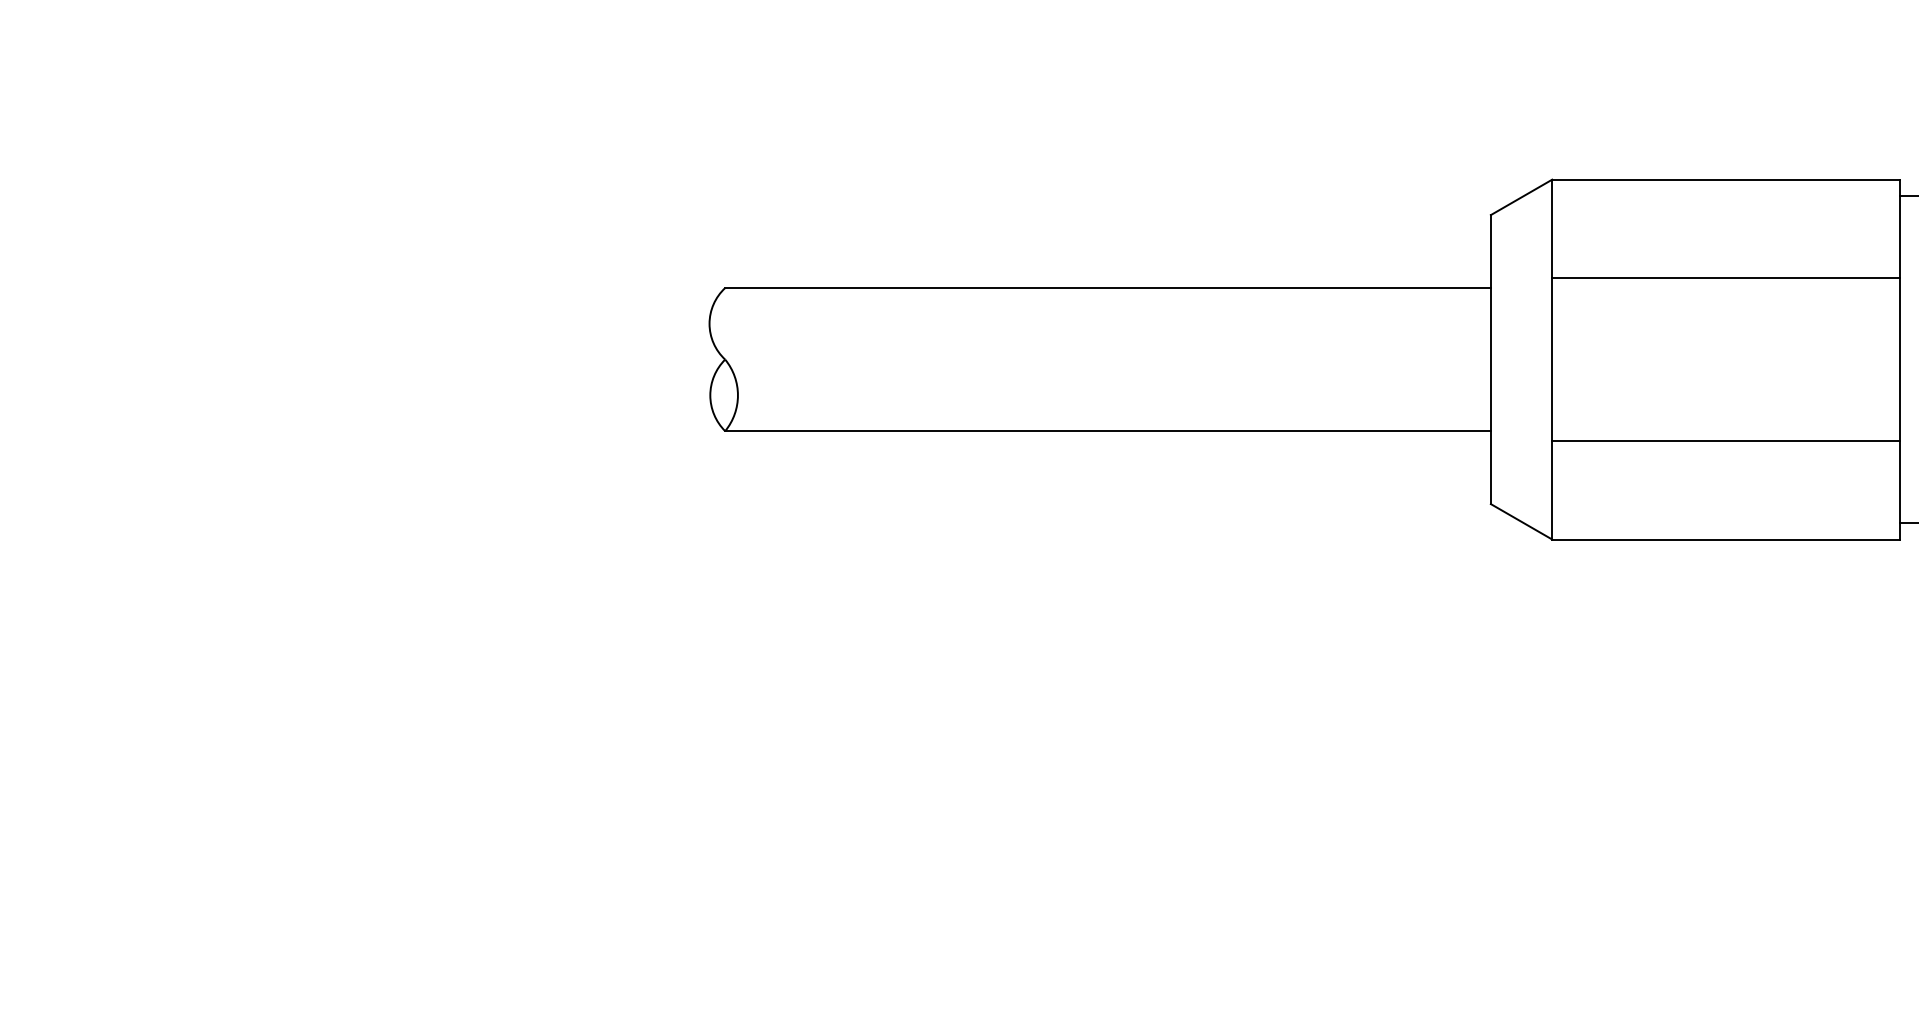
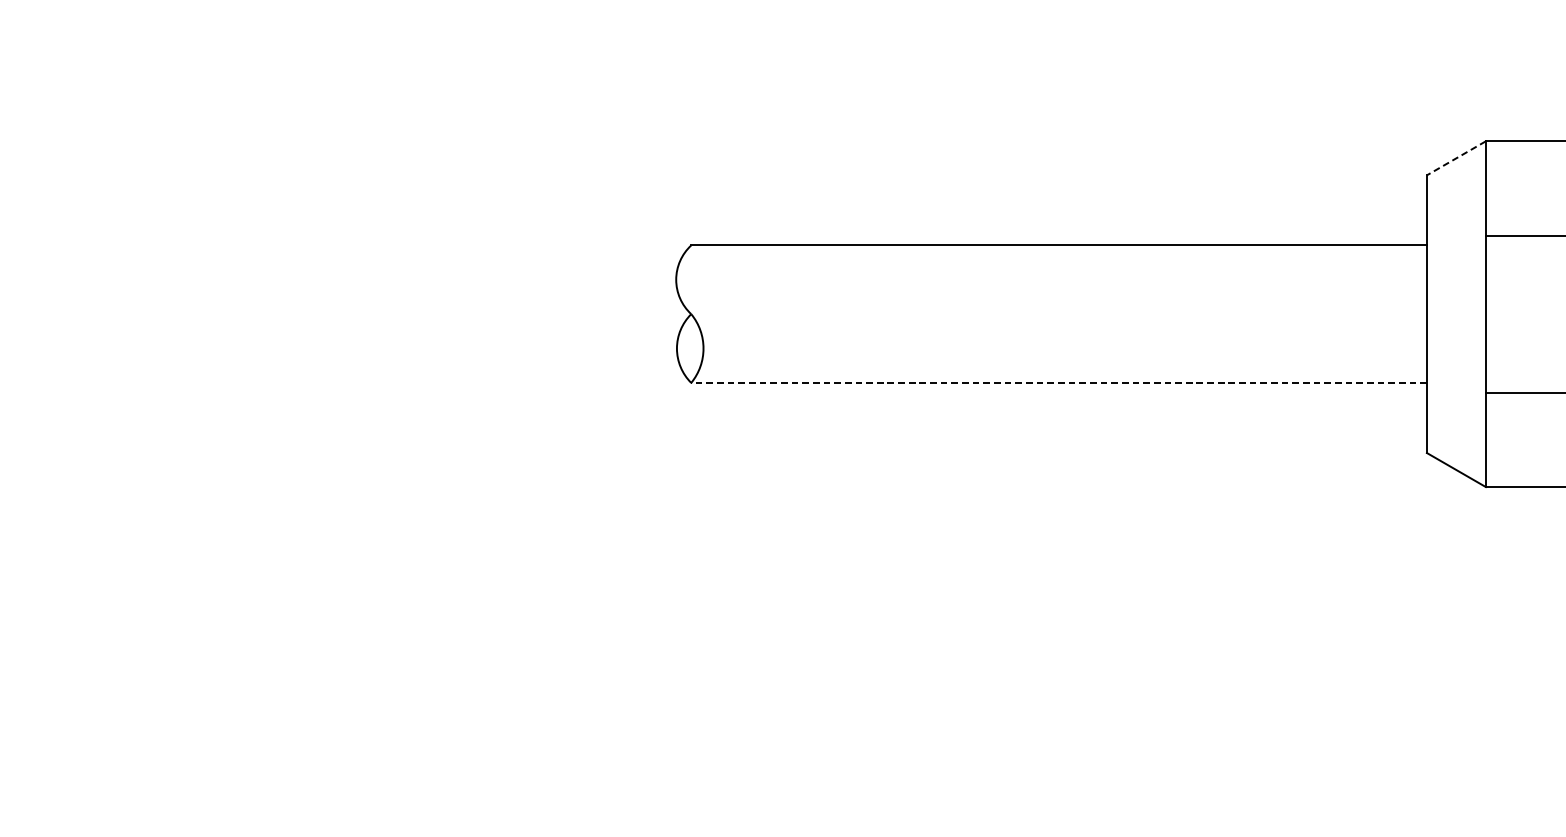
line: (1521, 197) -> (1456, 158), solid -> dashed
line: (1108, 431) -> (1059, 383), solid -> dashed

